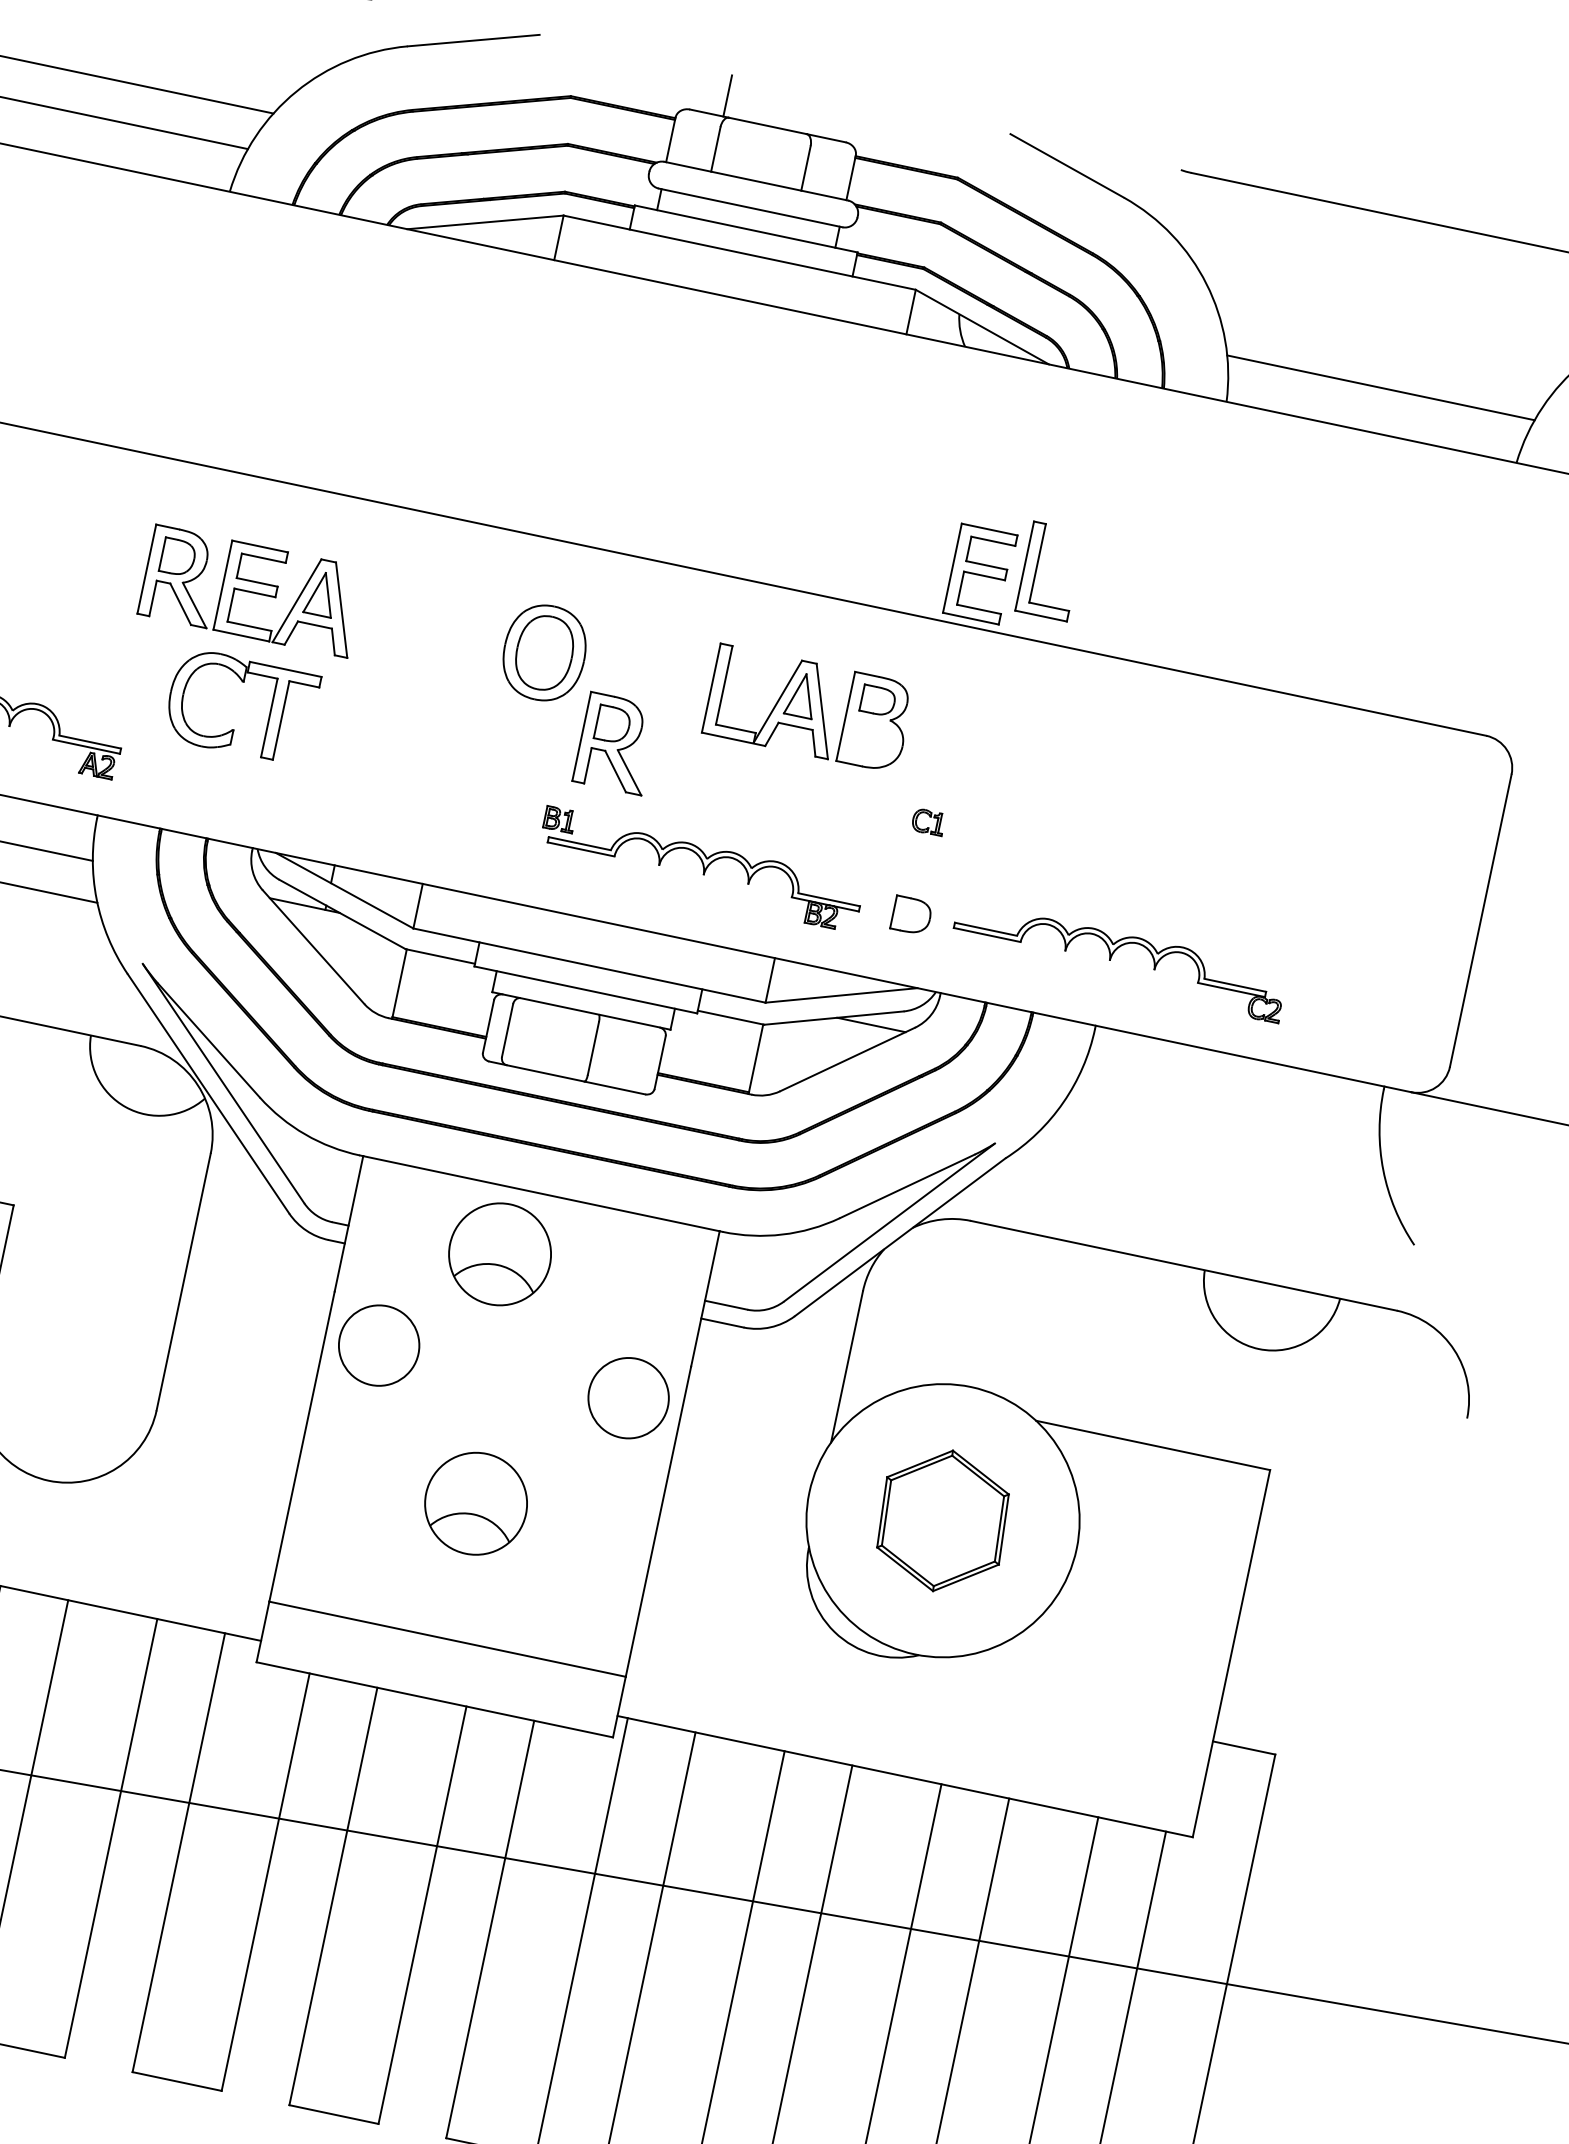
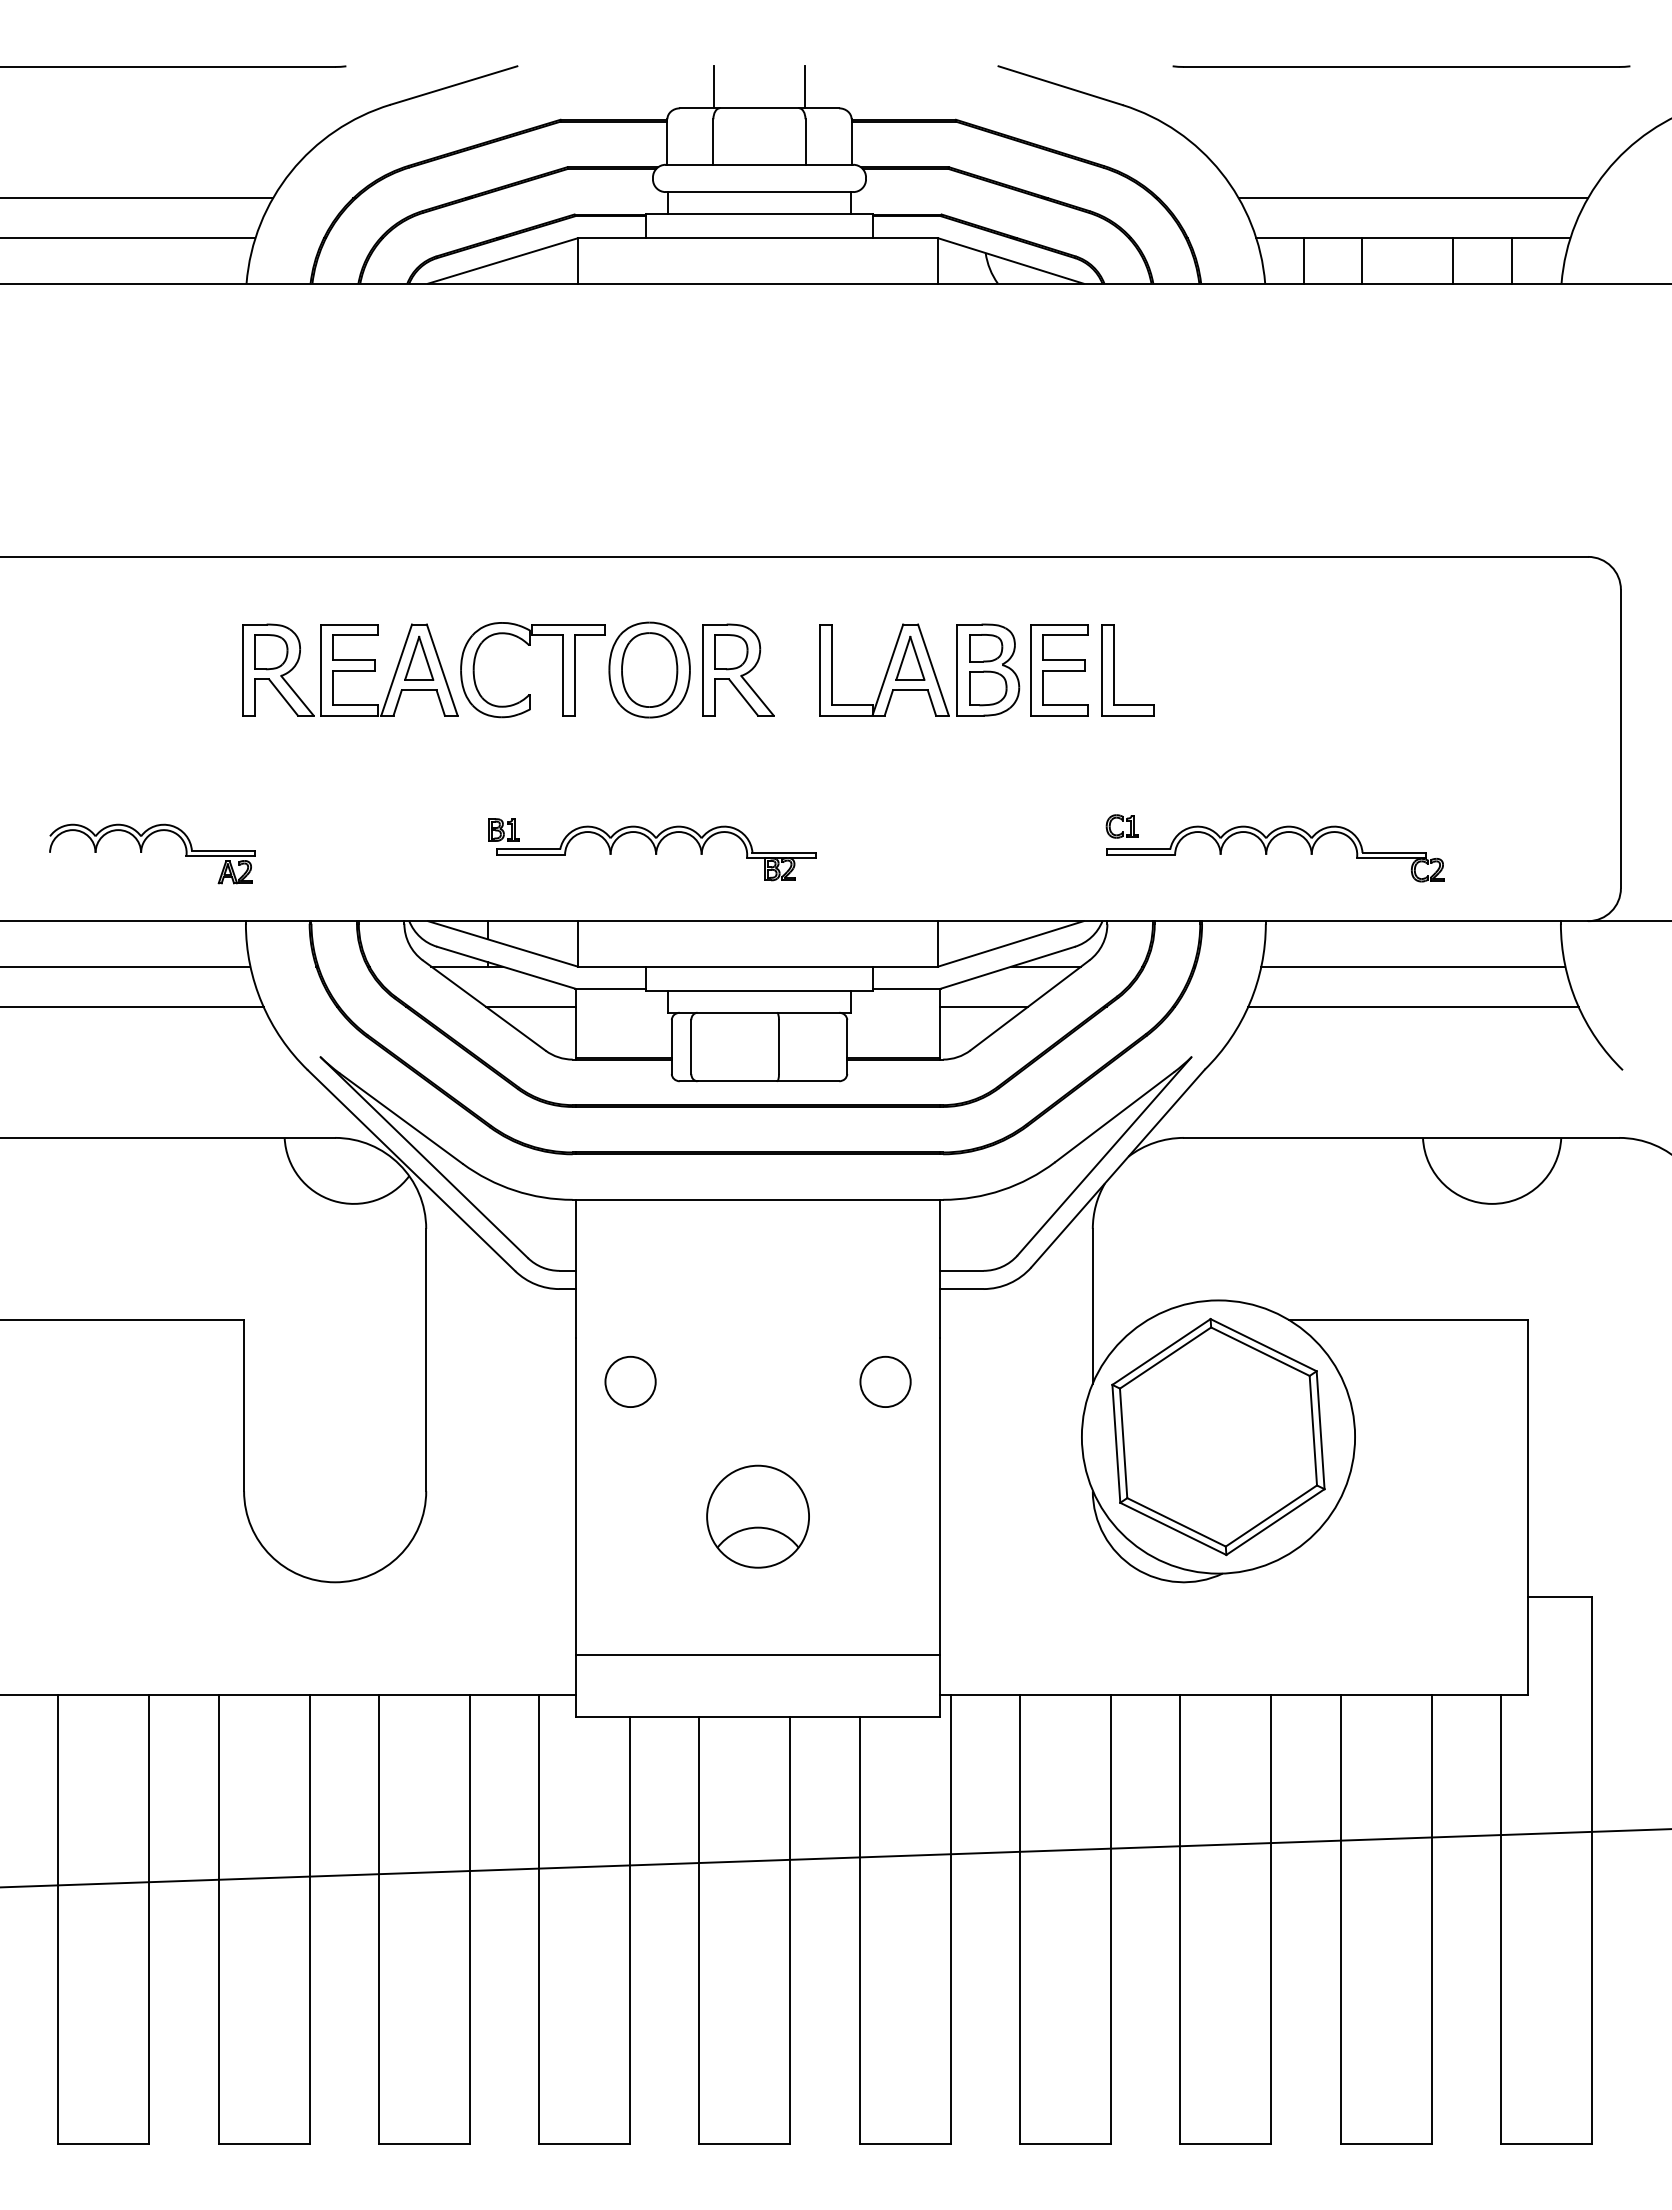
line: (817, 115) -> (805, 87), added
line: (1389, 349) -> (1413, 198), added
line: (1269, 387) -> (1304, 260), added
line: (1326, 399) -> (1362, 260), added
line: (1415, 417) -> (1453, 260), added
line: (1472, 429) -> (1511, 260), added
part: (1037, 569) -> (1114, 670), moved
part: (979, 574) -> (1059, 670), moved
part: (233, 729) -> (530, 694), moved
part: (616, 743) -> (738, 669), moved
part: (927, 822) -> (1121, 826), moved
part: (701, 869) -> (652, 849), moved
part: (912, 915) -> (988, 688), moved
line: (358, 957) -> (530, 1006), added
line: (802, 1051) -> (984, 1006), added
line: (1230, 1100) -> (1413, 966), added
line: (1222, 1139) -> (1413, 1006), added
part: (499, 1254) -> (729, 1267), removed
circle: (379, 1345) -> (630, 1381), size x0.62
circle: (628, 1397) -> (885, 1381), size x0.62
part: (942, 1521) -> (1218, 1437), size x1.67

